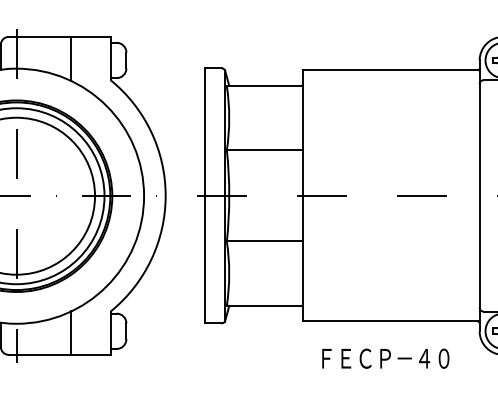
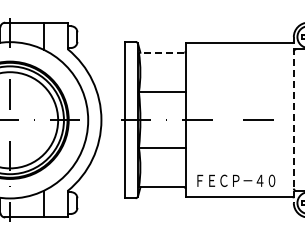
line: (263, 85) -> (161, 52), solid -> dashed
line: (479, 196) -> (293, 120), solid -> dashed
text: (386, 358) -> (236, 180), moved

